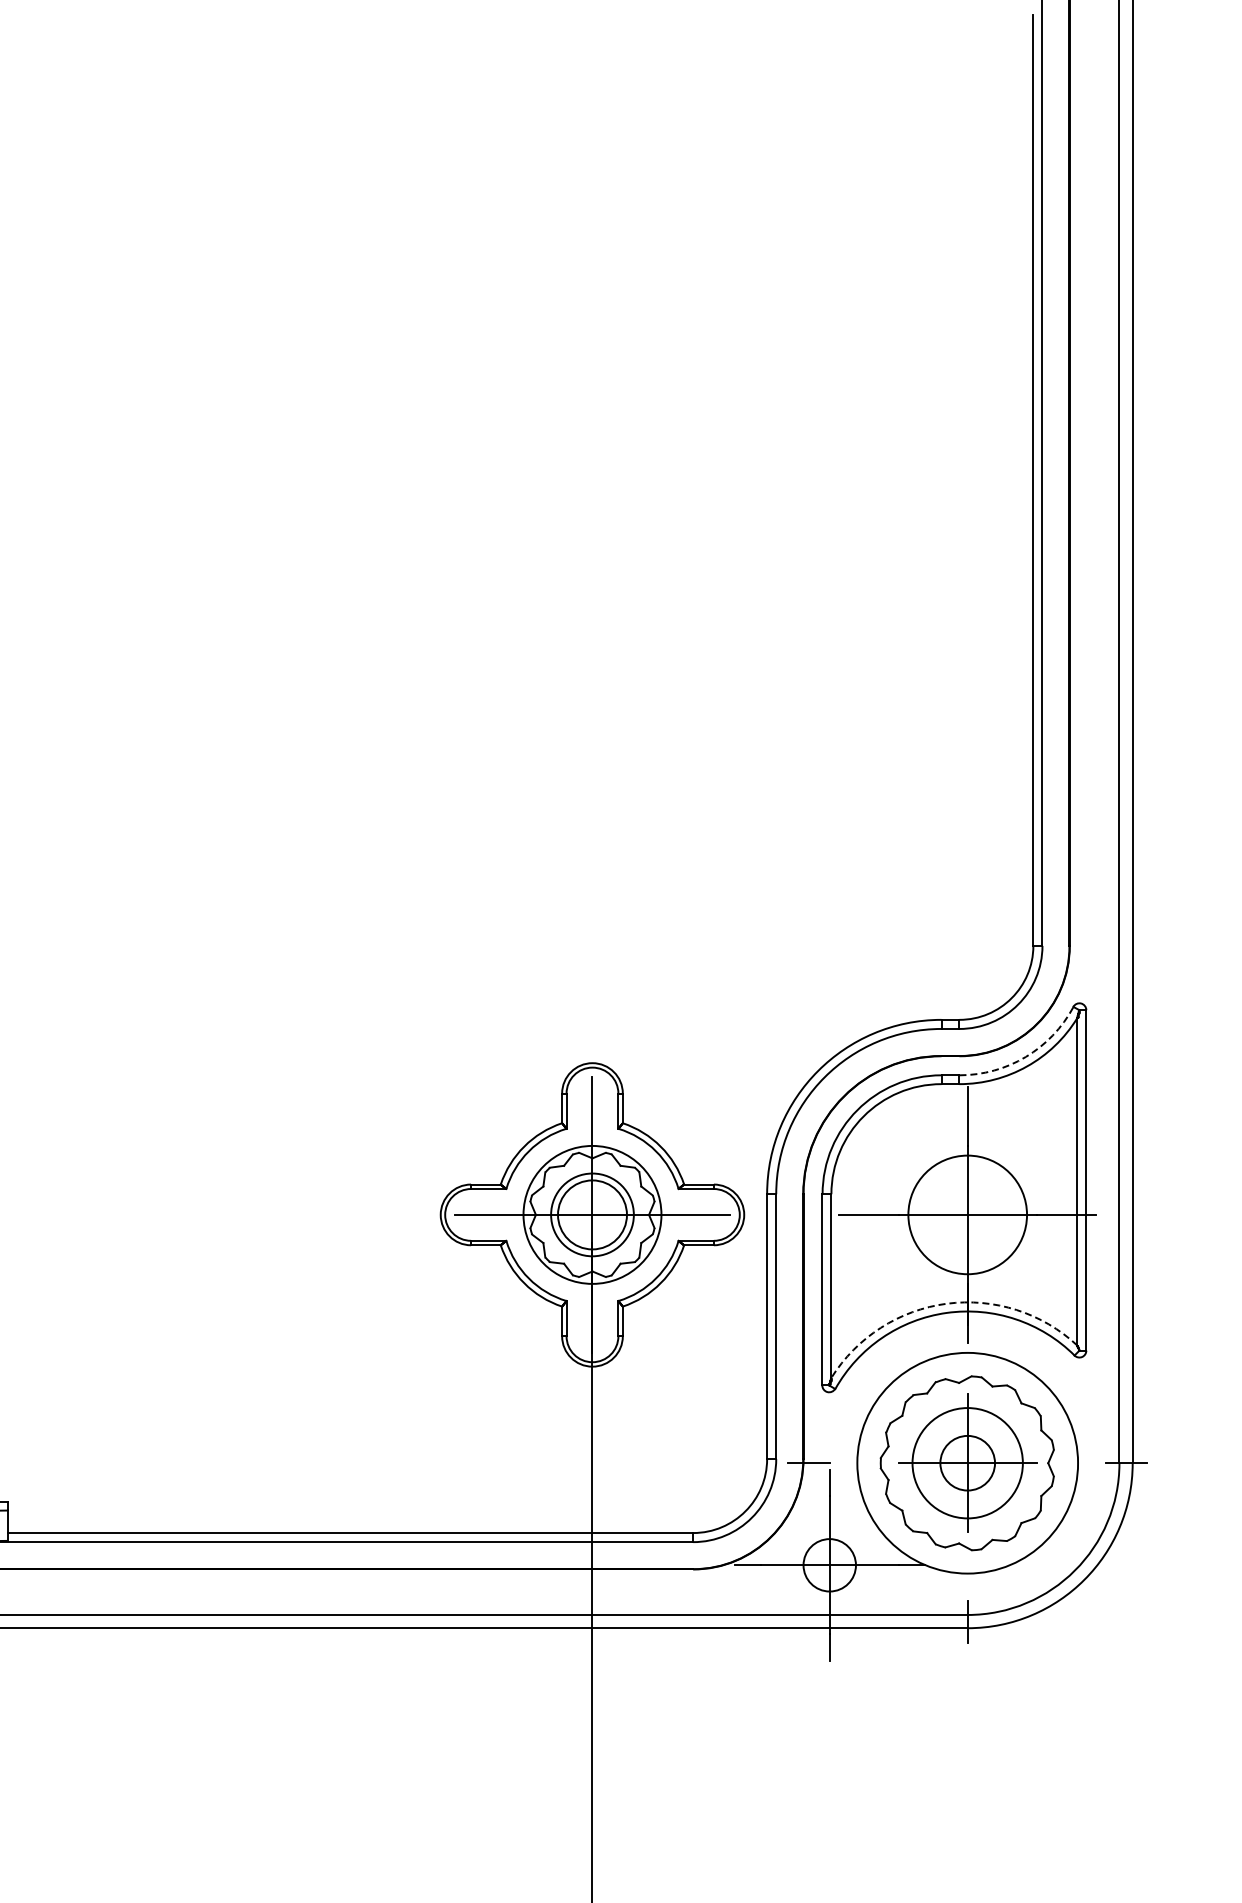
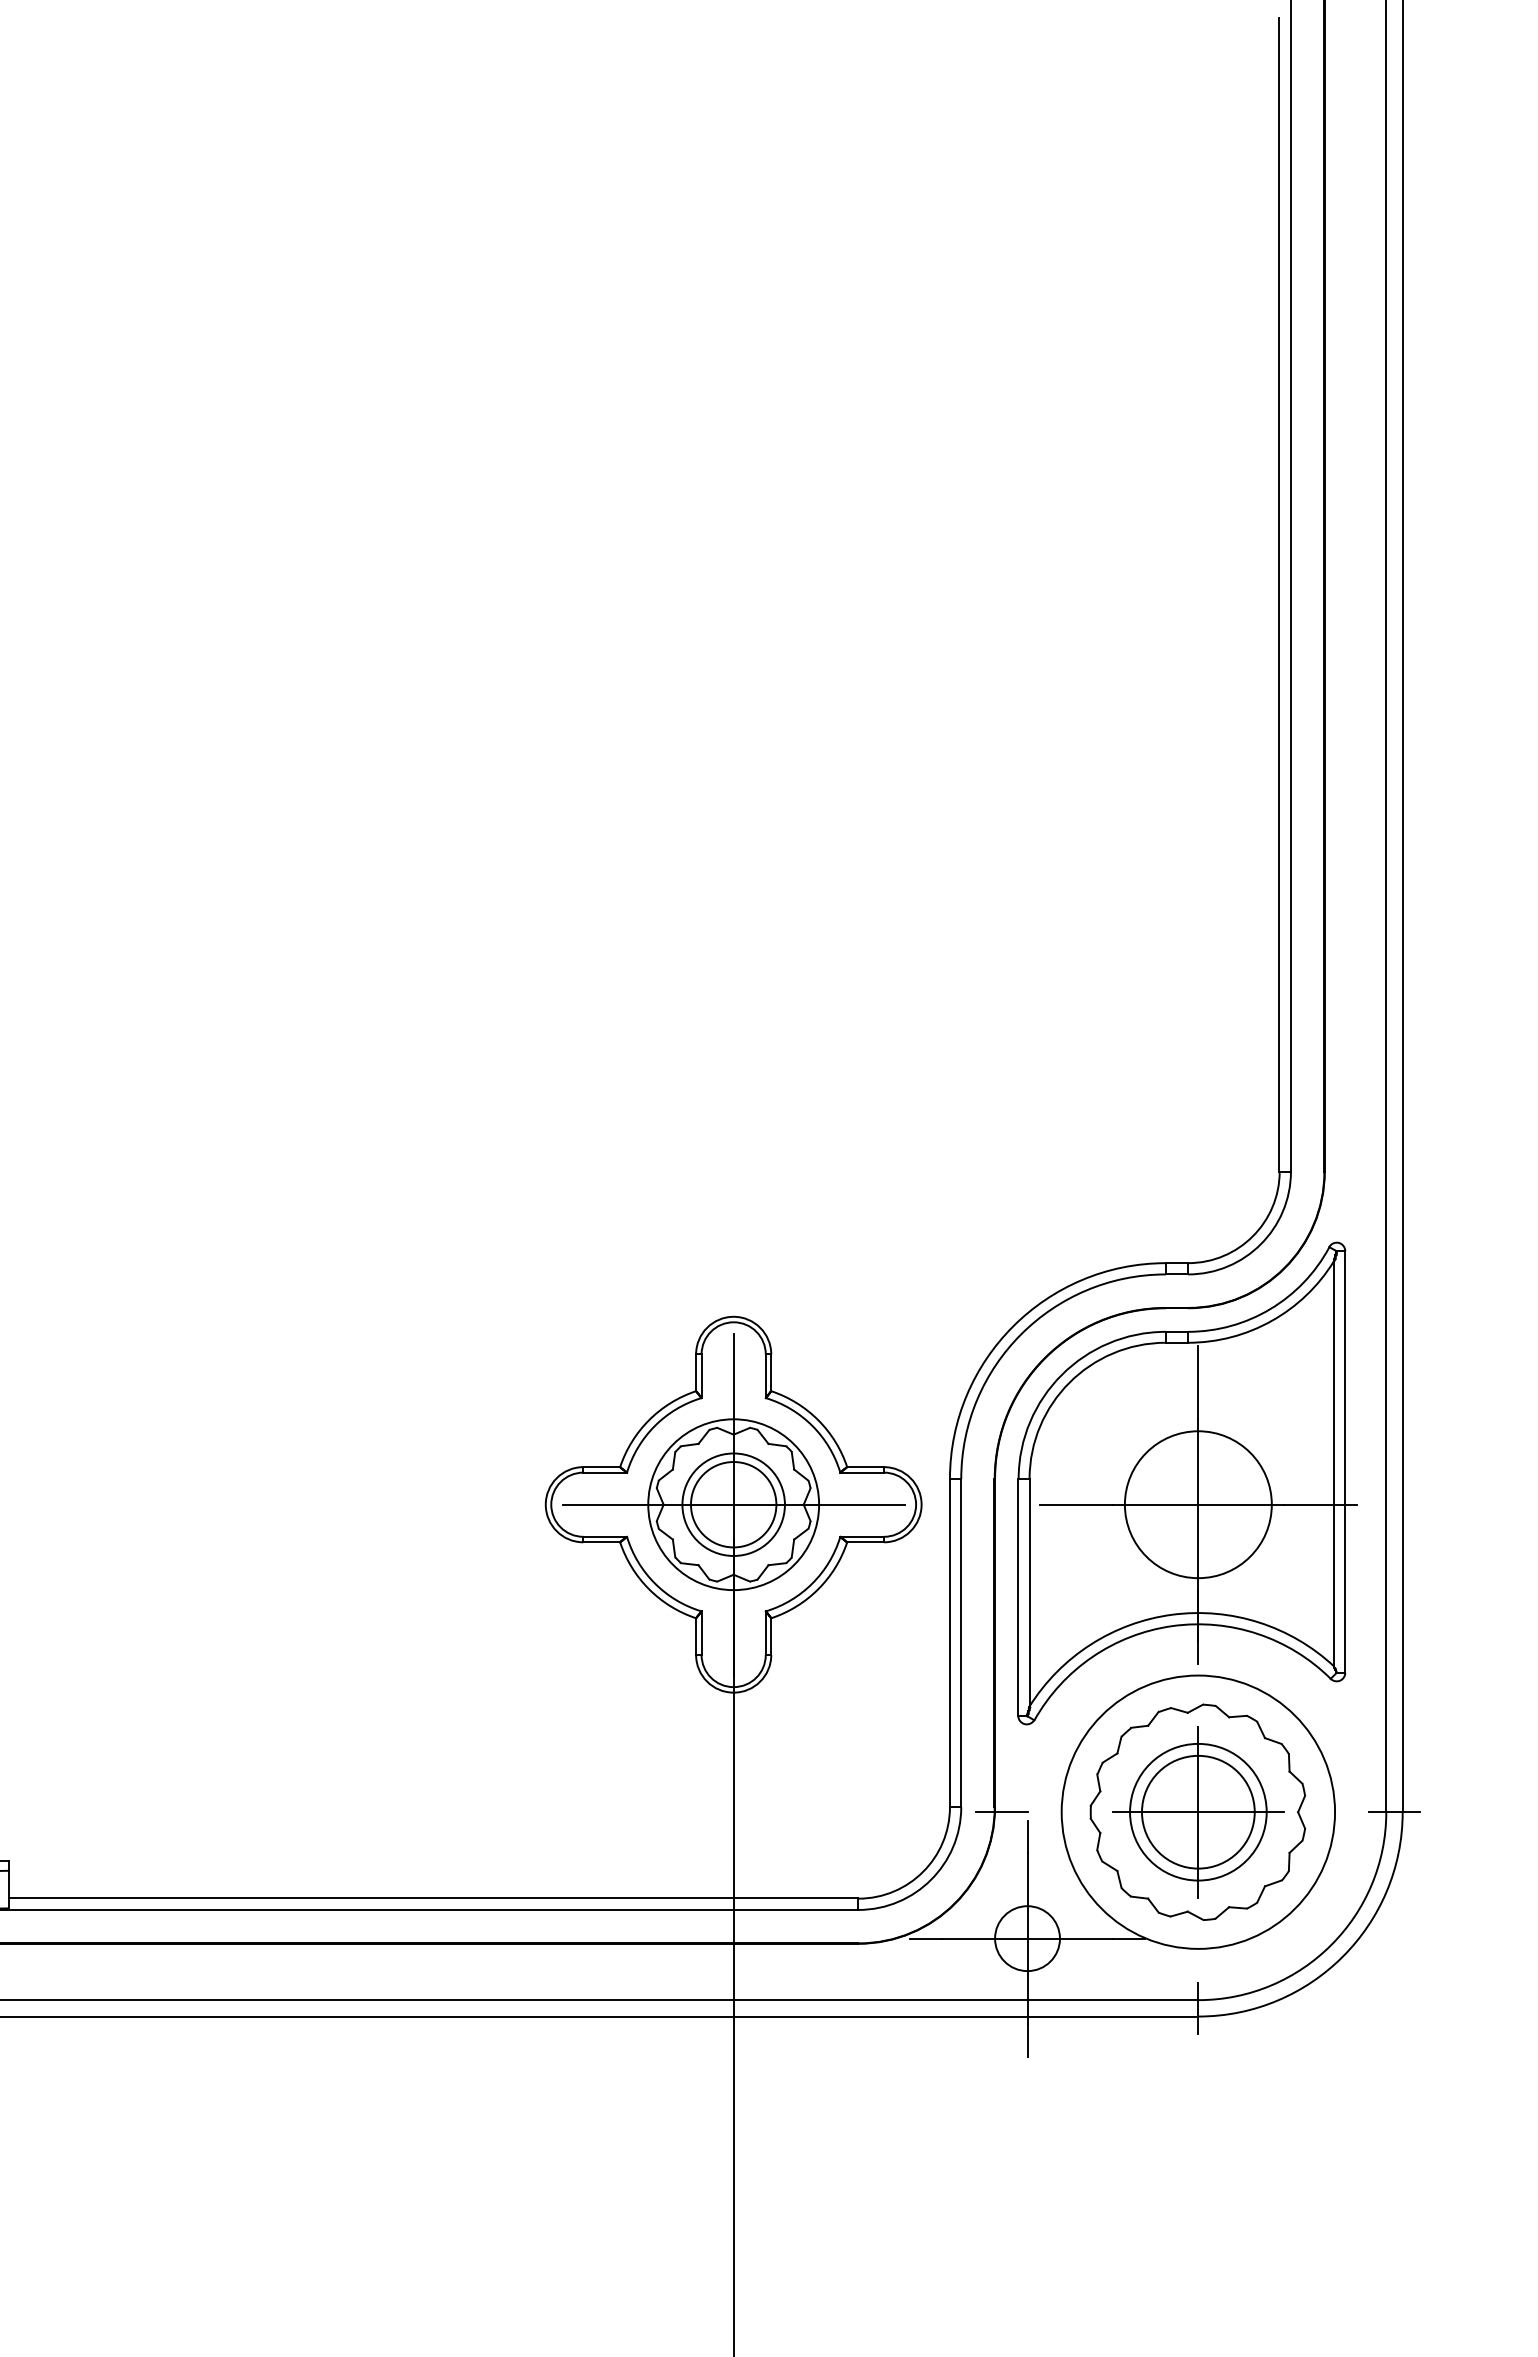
arc: (1025, 1056) -> (1269, 1308), dashed -> solid
arc: (946, 1303) -> (1172, 1614), dashed -> solid
circle: (967, 1462) -> (1198, 1811), size x1.67

